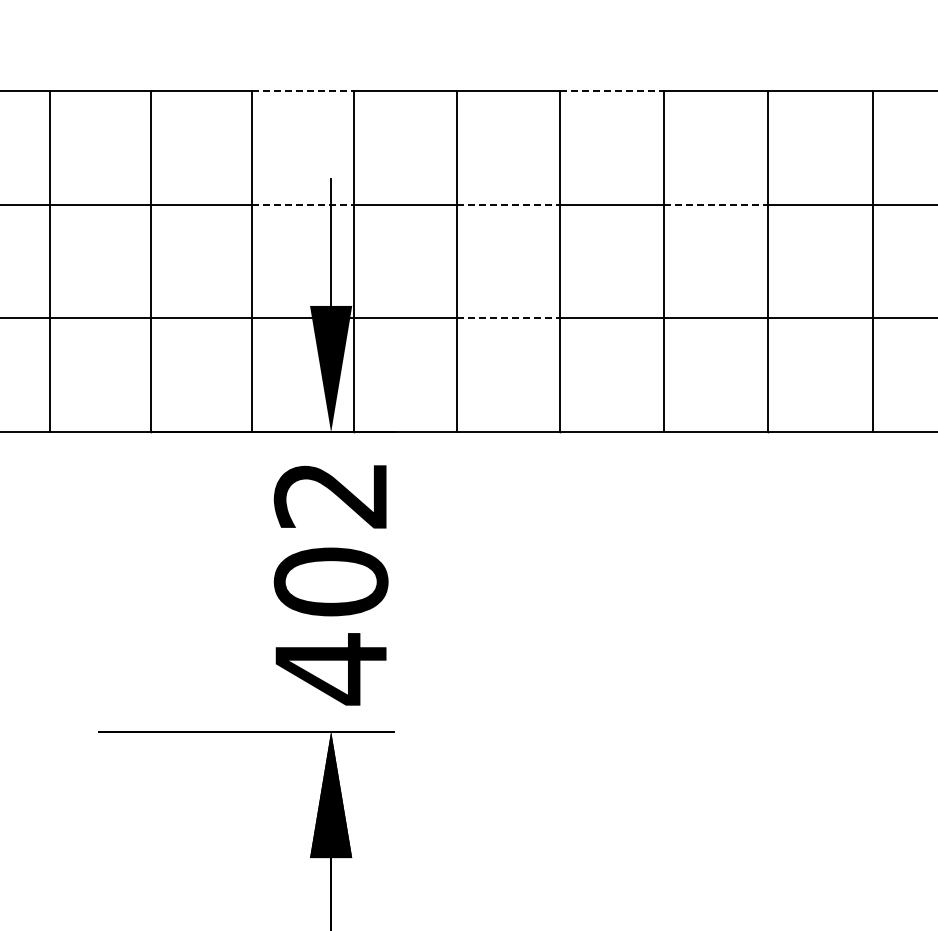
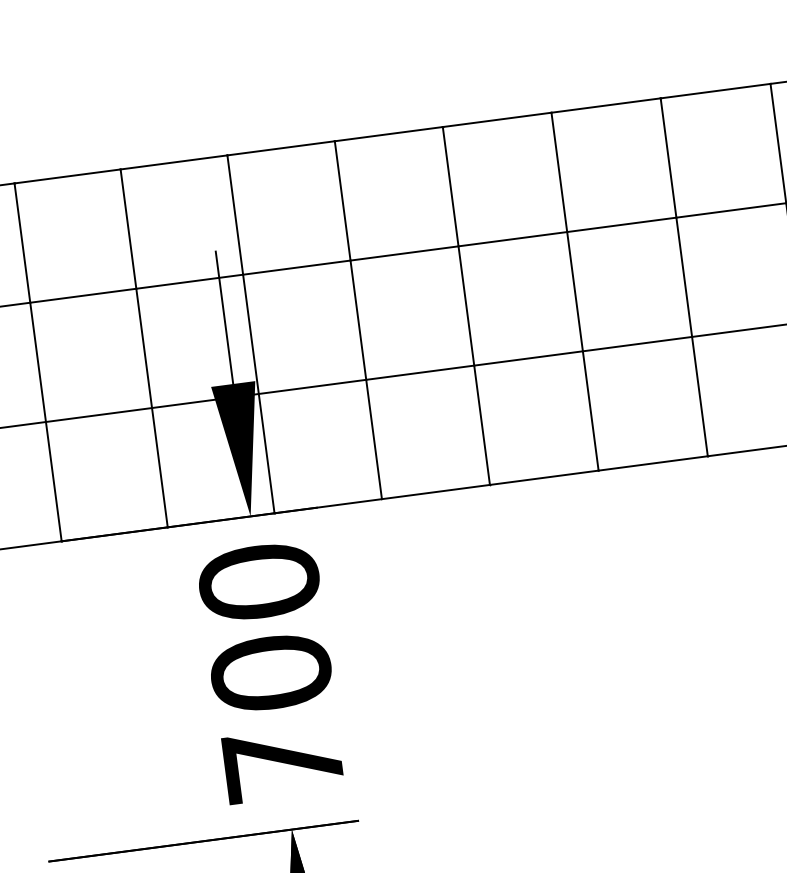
line: (303, 90) -> (174, 162), dashed -> solid
line: (611, 90) -> (497, 119), dashed -> solid
line: (303, 204) -> (190, 281), dashed -> solid
line: (508, 204) -> (404, 253), dashed -> solid
line: (716, 204) -> (622, 224), dashed -> solid
line: (508, 318) -> (420, 372), dashed -> solid
text: (330, 582) -> (270, 673), 402 -> 700

